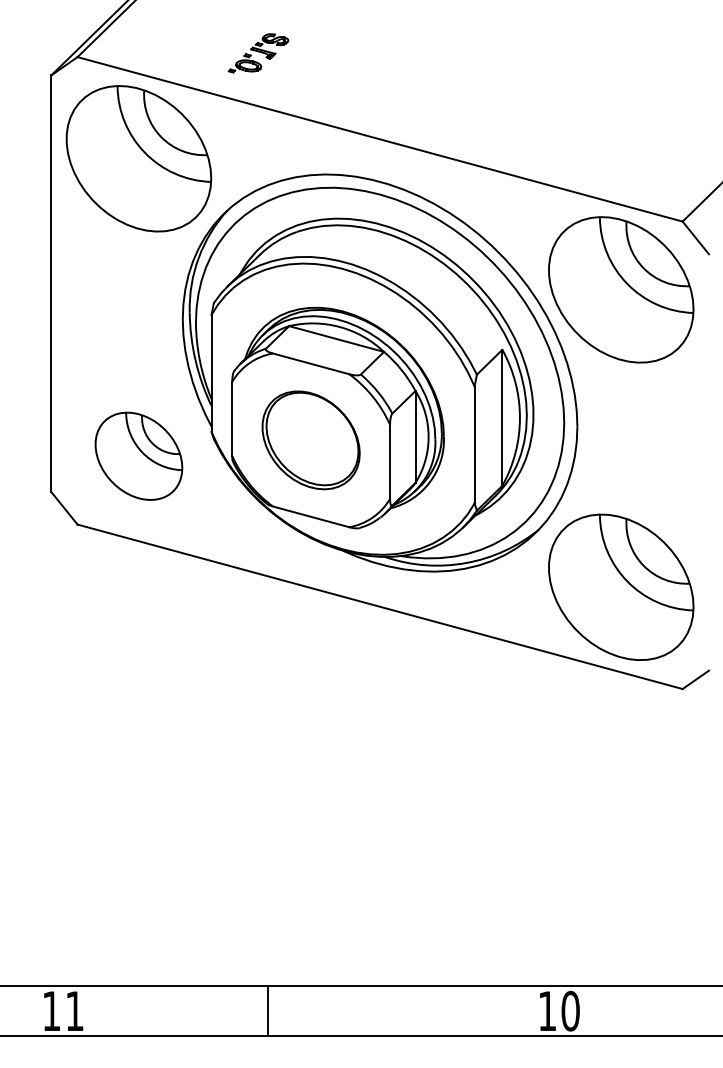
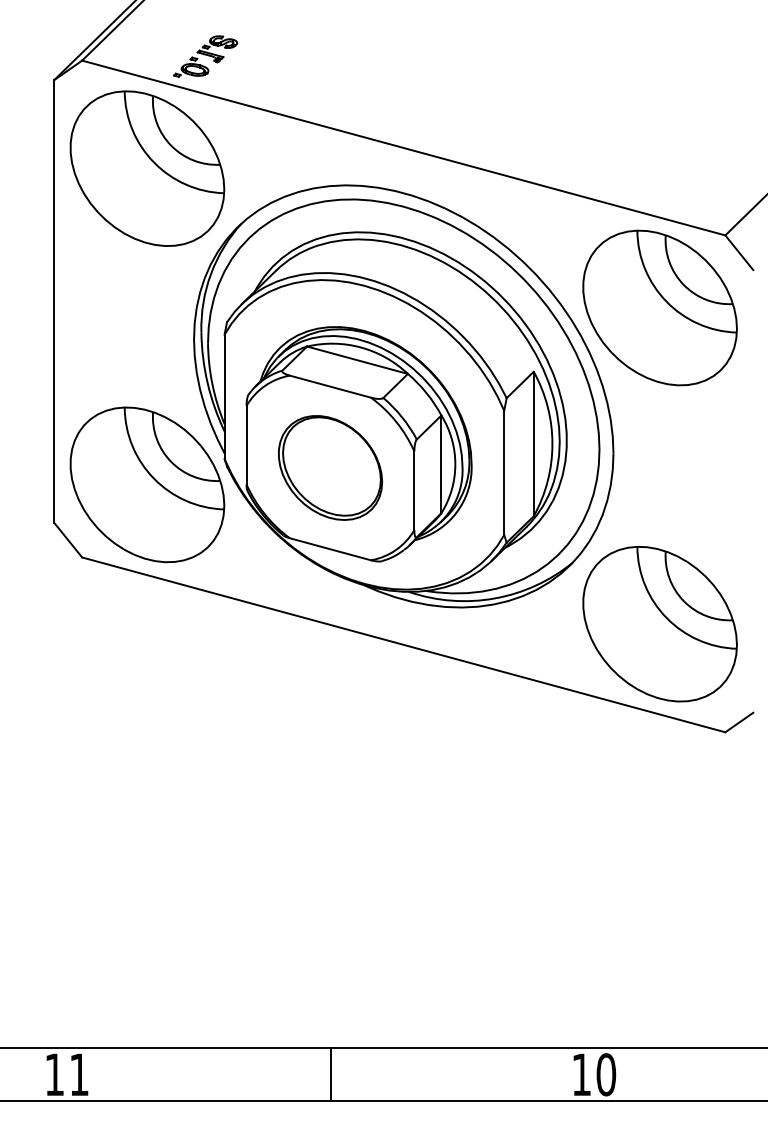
part: (258, 53) -> (205, 56), moved
part: (139, 455) -> (147, 484), size x1.67
line: (267, 1010) -> (331, 1074), moved

